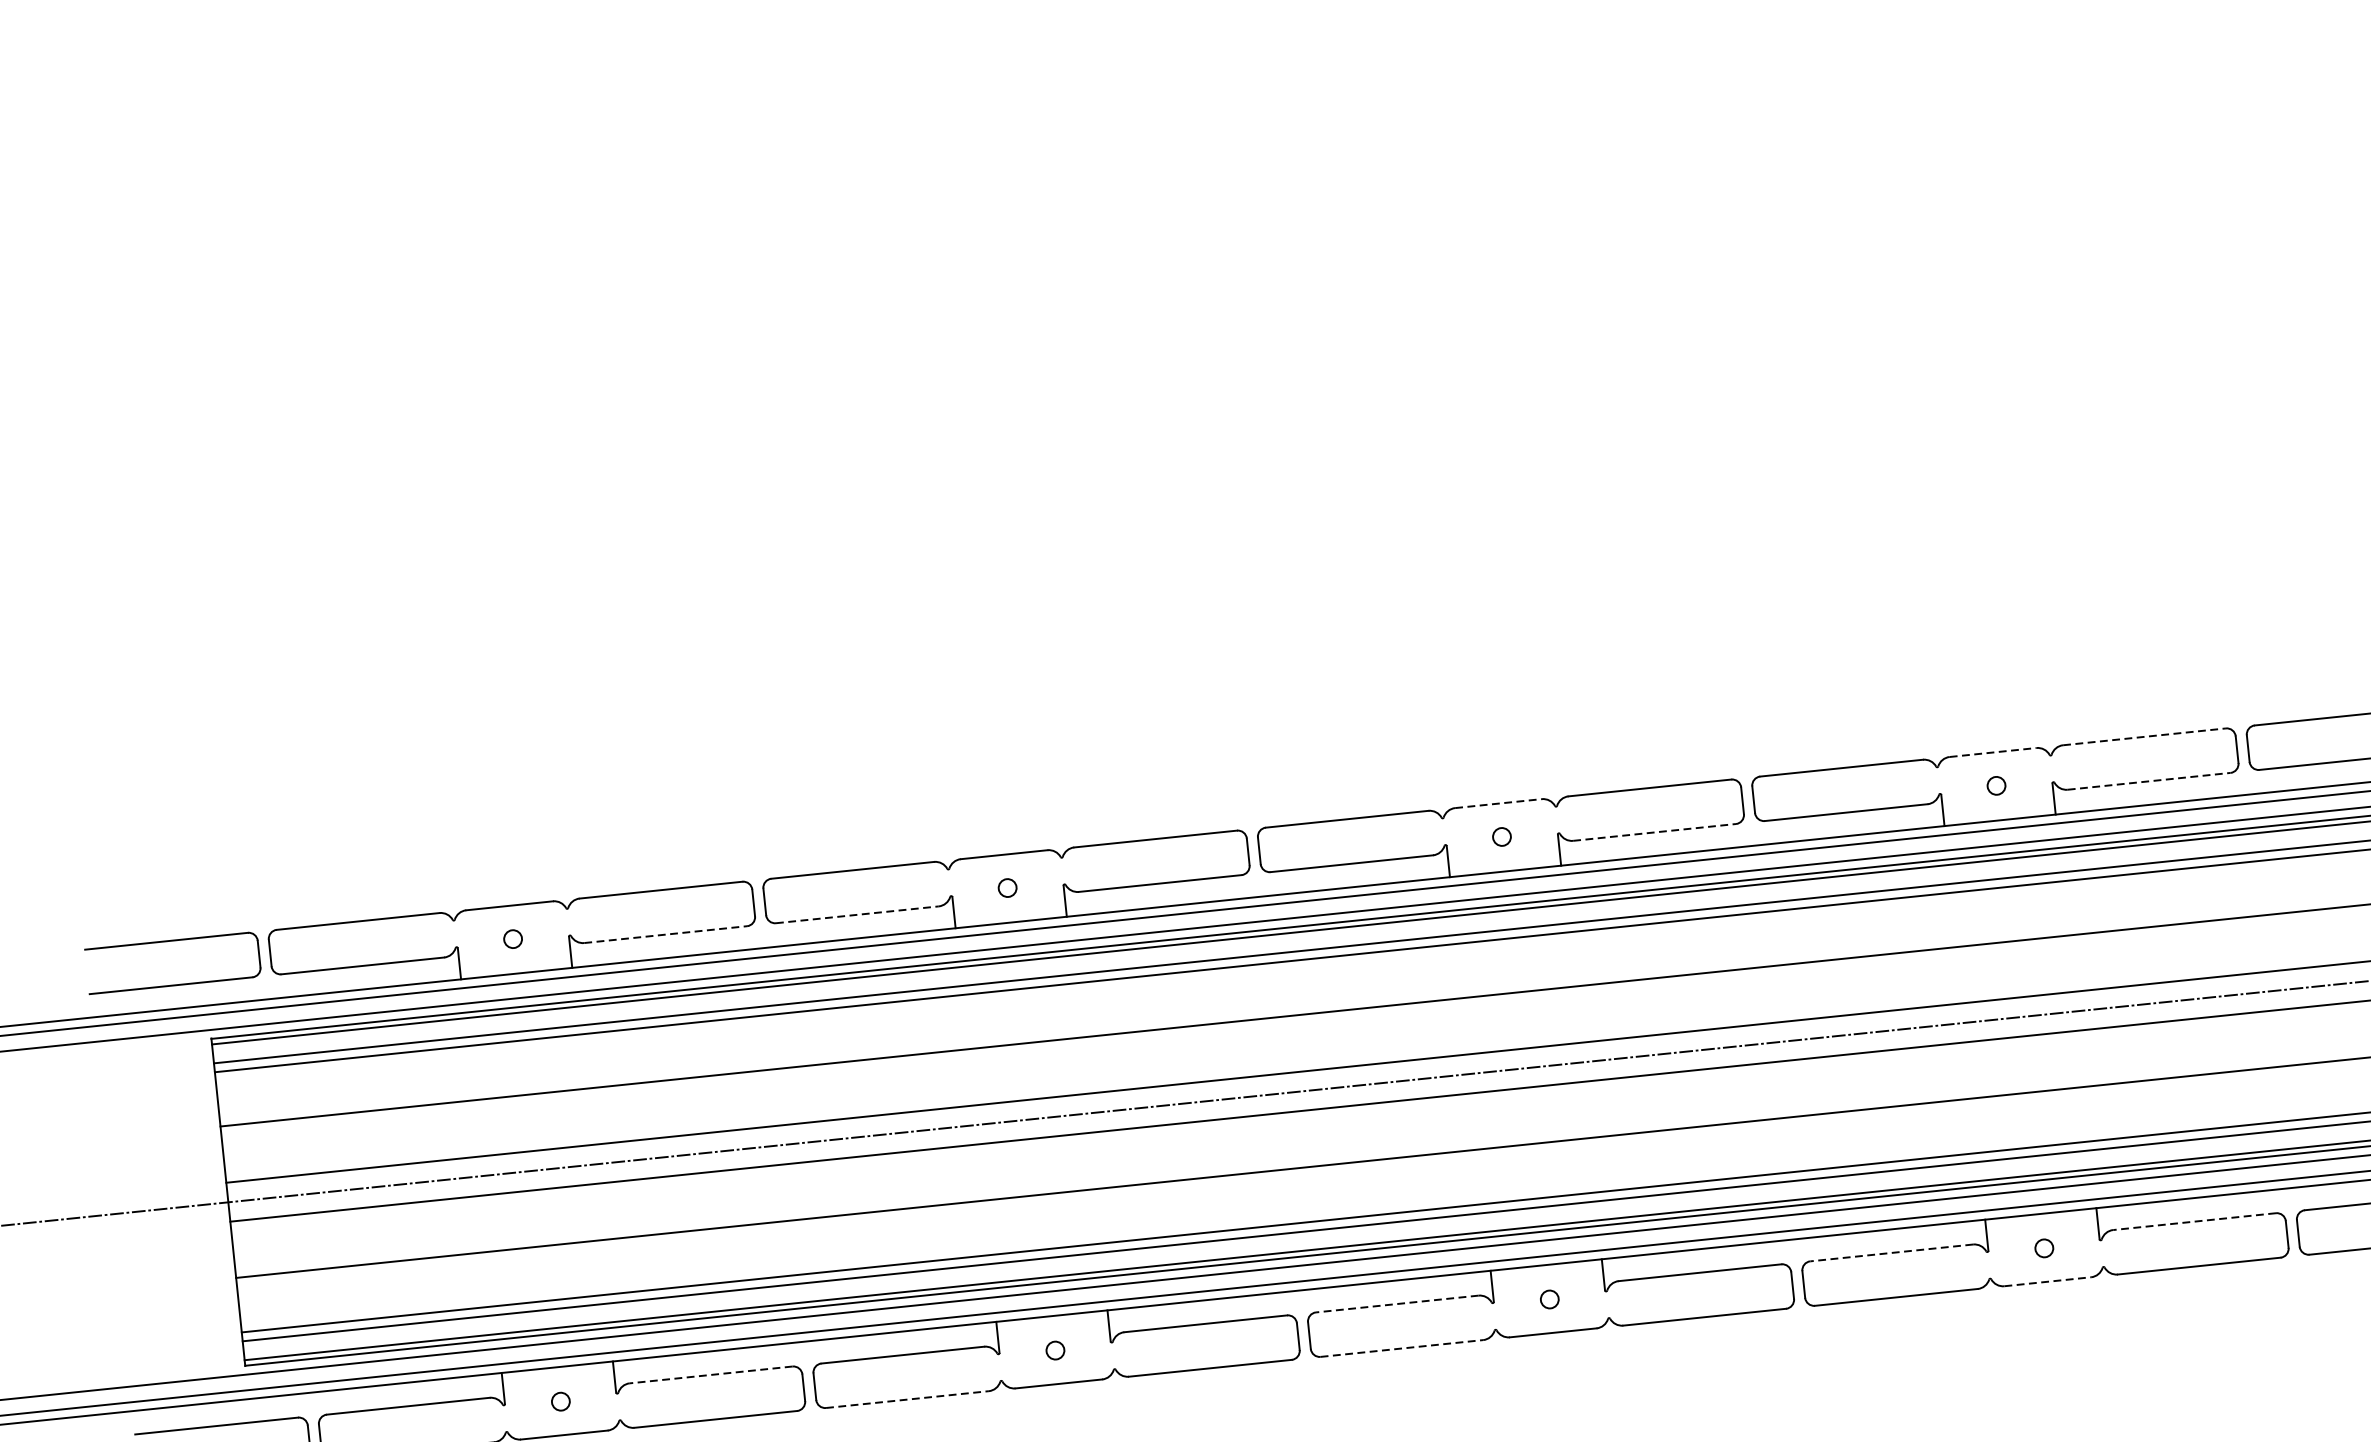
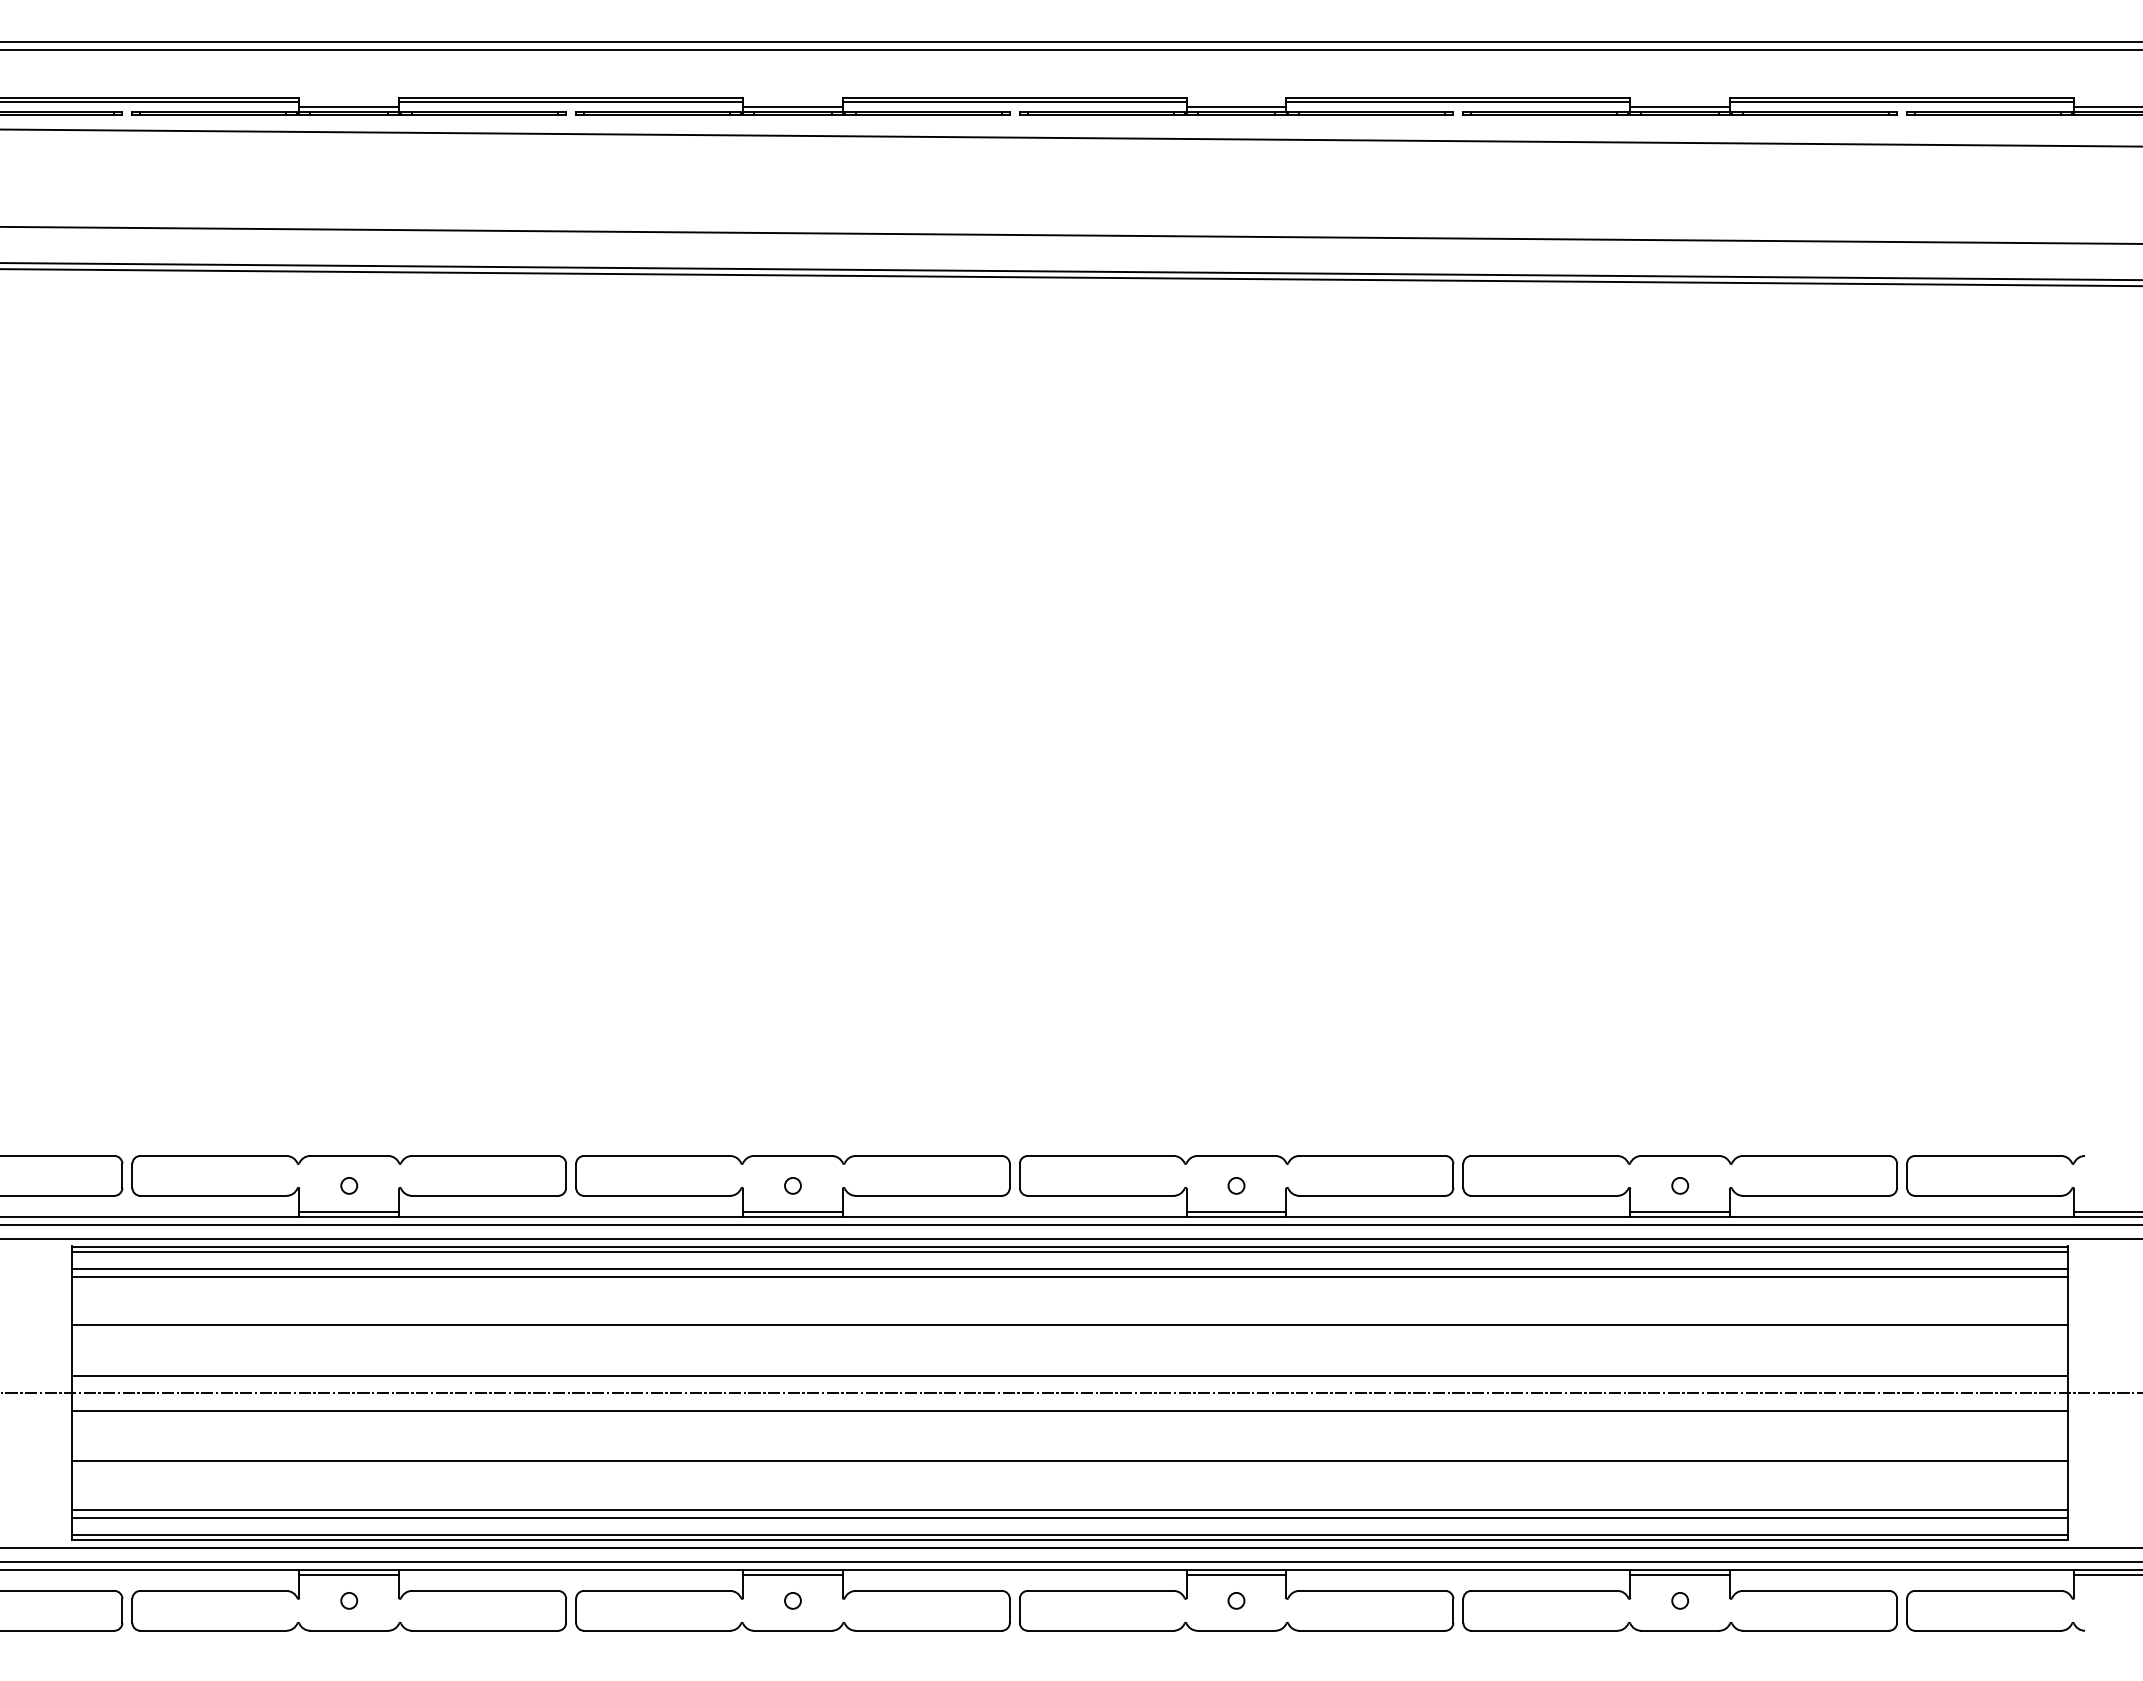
line: (2144, 736) -> (1816, 1155), dashed -> solid
line: (1993, 751) -> (1680, 1155), dashed -> solid
line: (2149, 780) -> (1816, 1195), dashed -> solid
line: (1498, 803) -> (1236, 1155), dashed -> solid
line: (1999, 814) -> (1680, 1211), added
line: (1654, 832) -> (1372, 1195), dashed -> solid
line: (1504, 865) -> (1236, 1211), added
line: (857, 914) -> (657, 1195), dashed -> solid
line: (1010, 916) -> (792, 1211), added
line: (666, 934) -> (485, 1195), dashed -> solid
line: (516, 967) -> (349, 1211), added
line: (2041, 1218) -> (1680, 1574), added
line: (2193, 1221) -> (1815, 1590), dashed -> solid
line: (1890, 1252) -> (1543, 1590), dashed -> solid
line: (1546, 1270) -> (1236, 1574), added
line: (2048, 1281) -> (1680, 1630), dashed -> solid
line: (1397, 1303) -> (1100, 1590), dashed -> solid
line: (1051, 1321) -> (792, 1574), added
line: (1401, 1348) -> (1100, 1630), dashed -> solid
line: (558, 1372) -> (349, 1574), added
line: (710, 1374) -> (484, 1590), dashed -> solid
line: (907, 1399) -> (657, 1630), dashed -> solid

